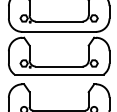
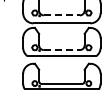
line: (59, 21) -> (62, 15), solid -> dashed
line: (59, 67) -> (62, 50), solid -> dashed

